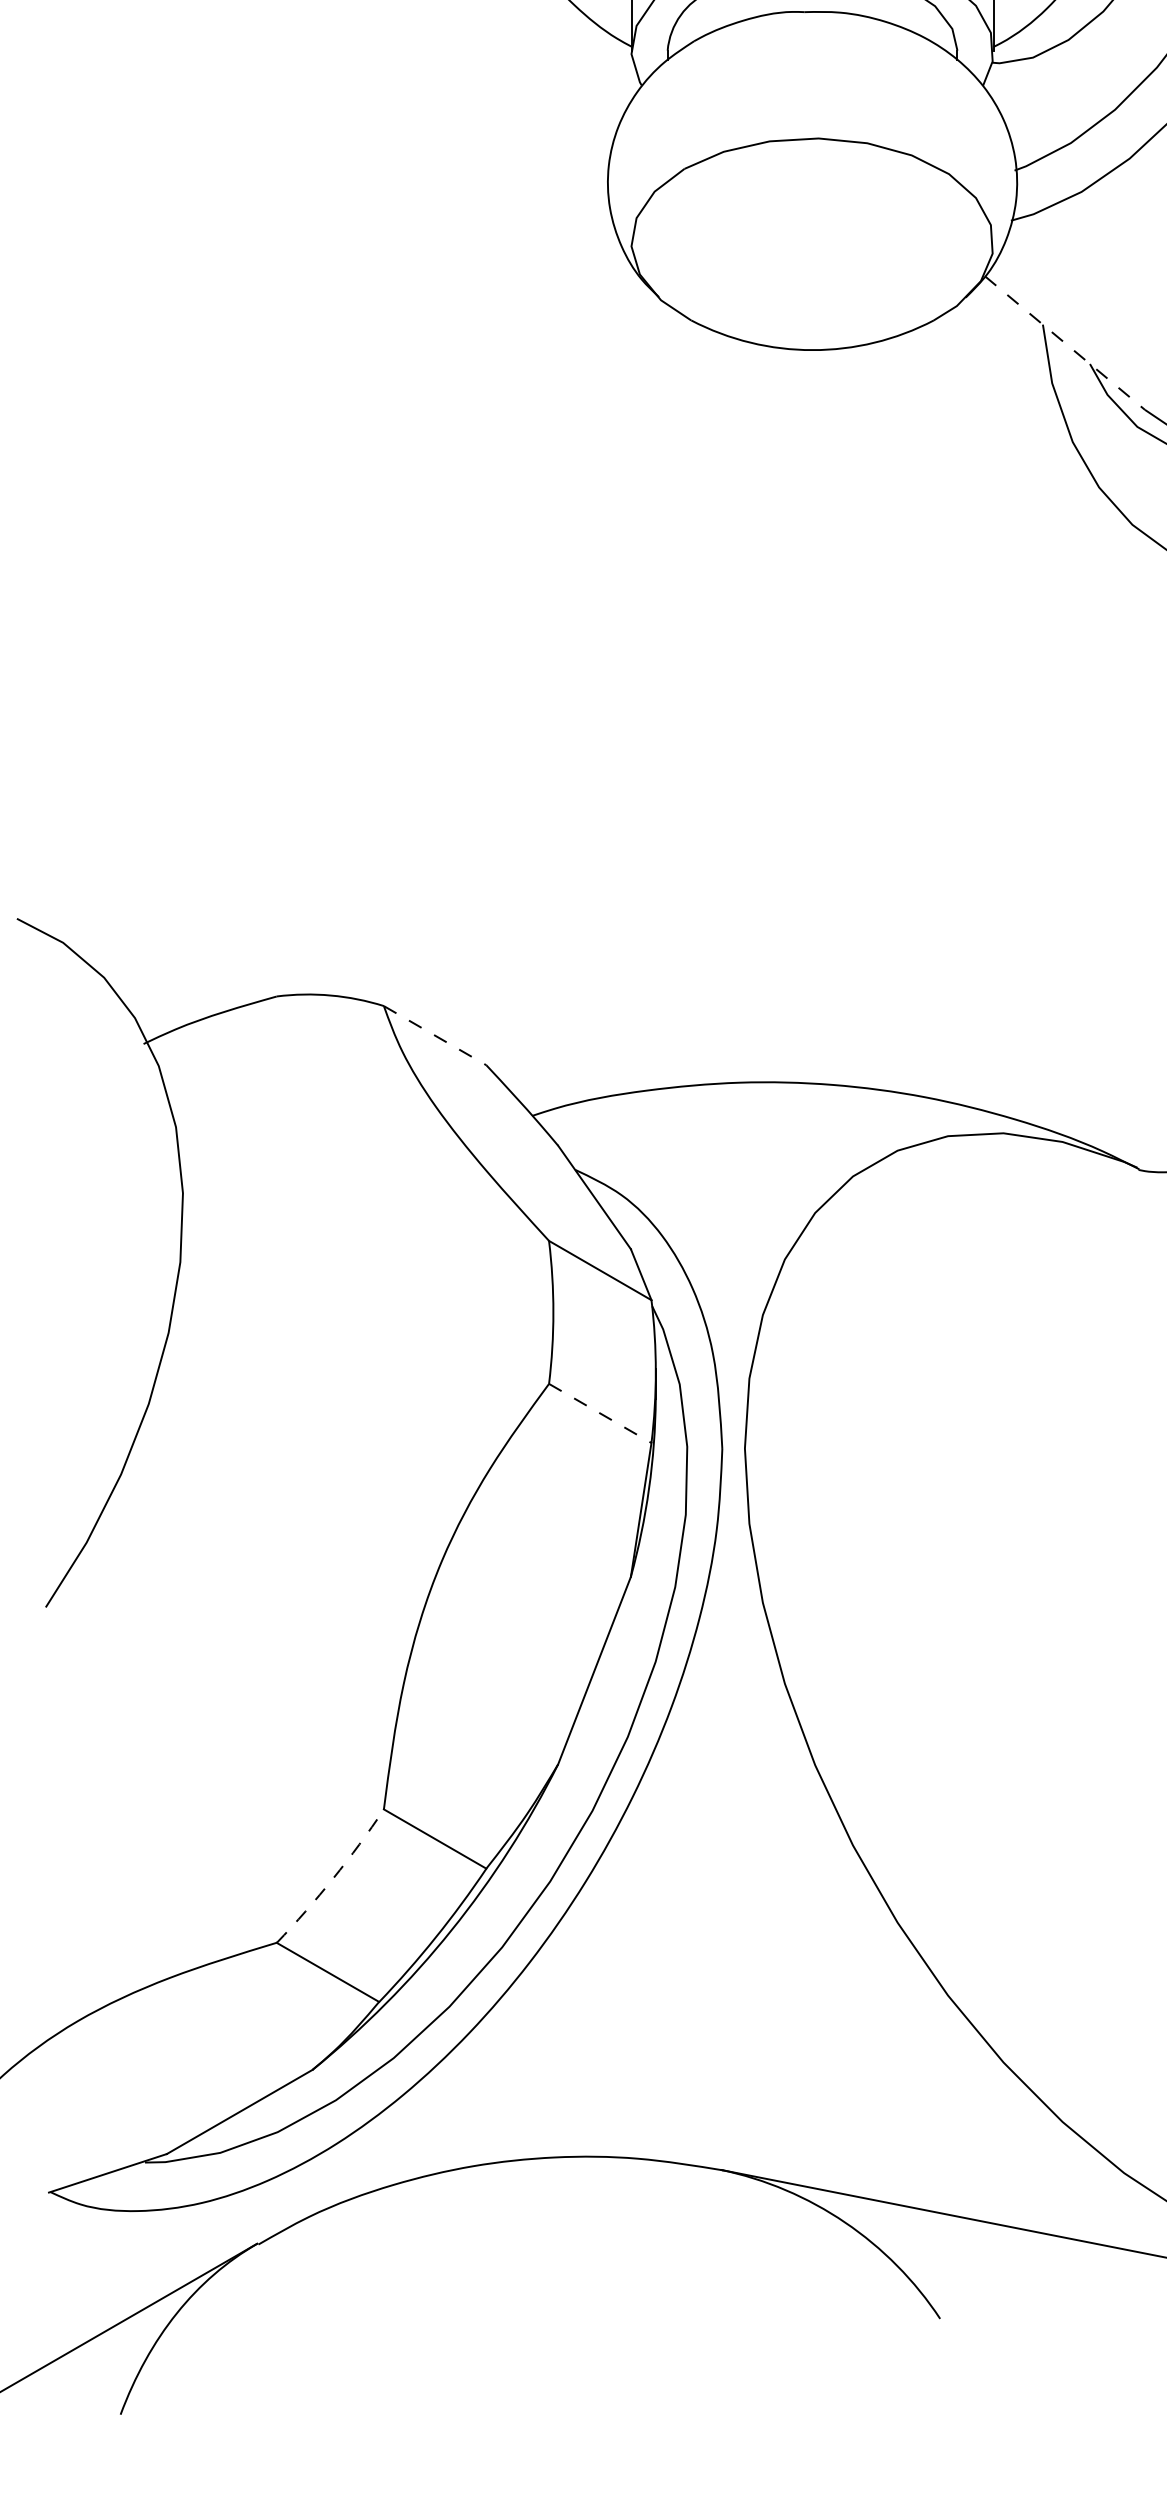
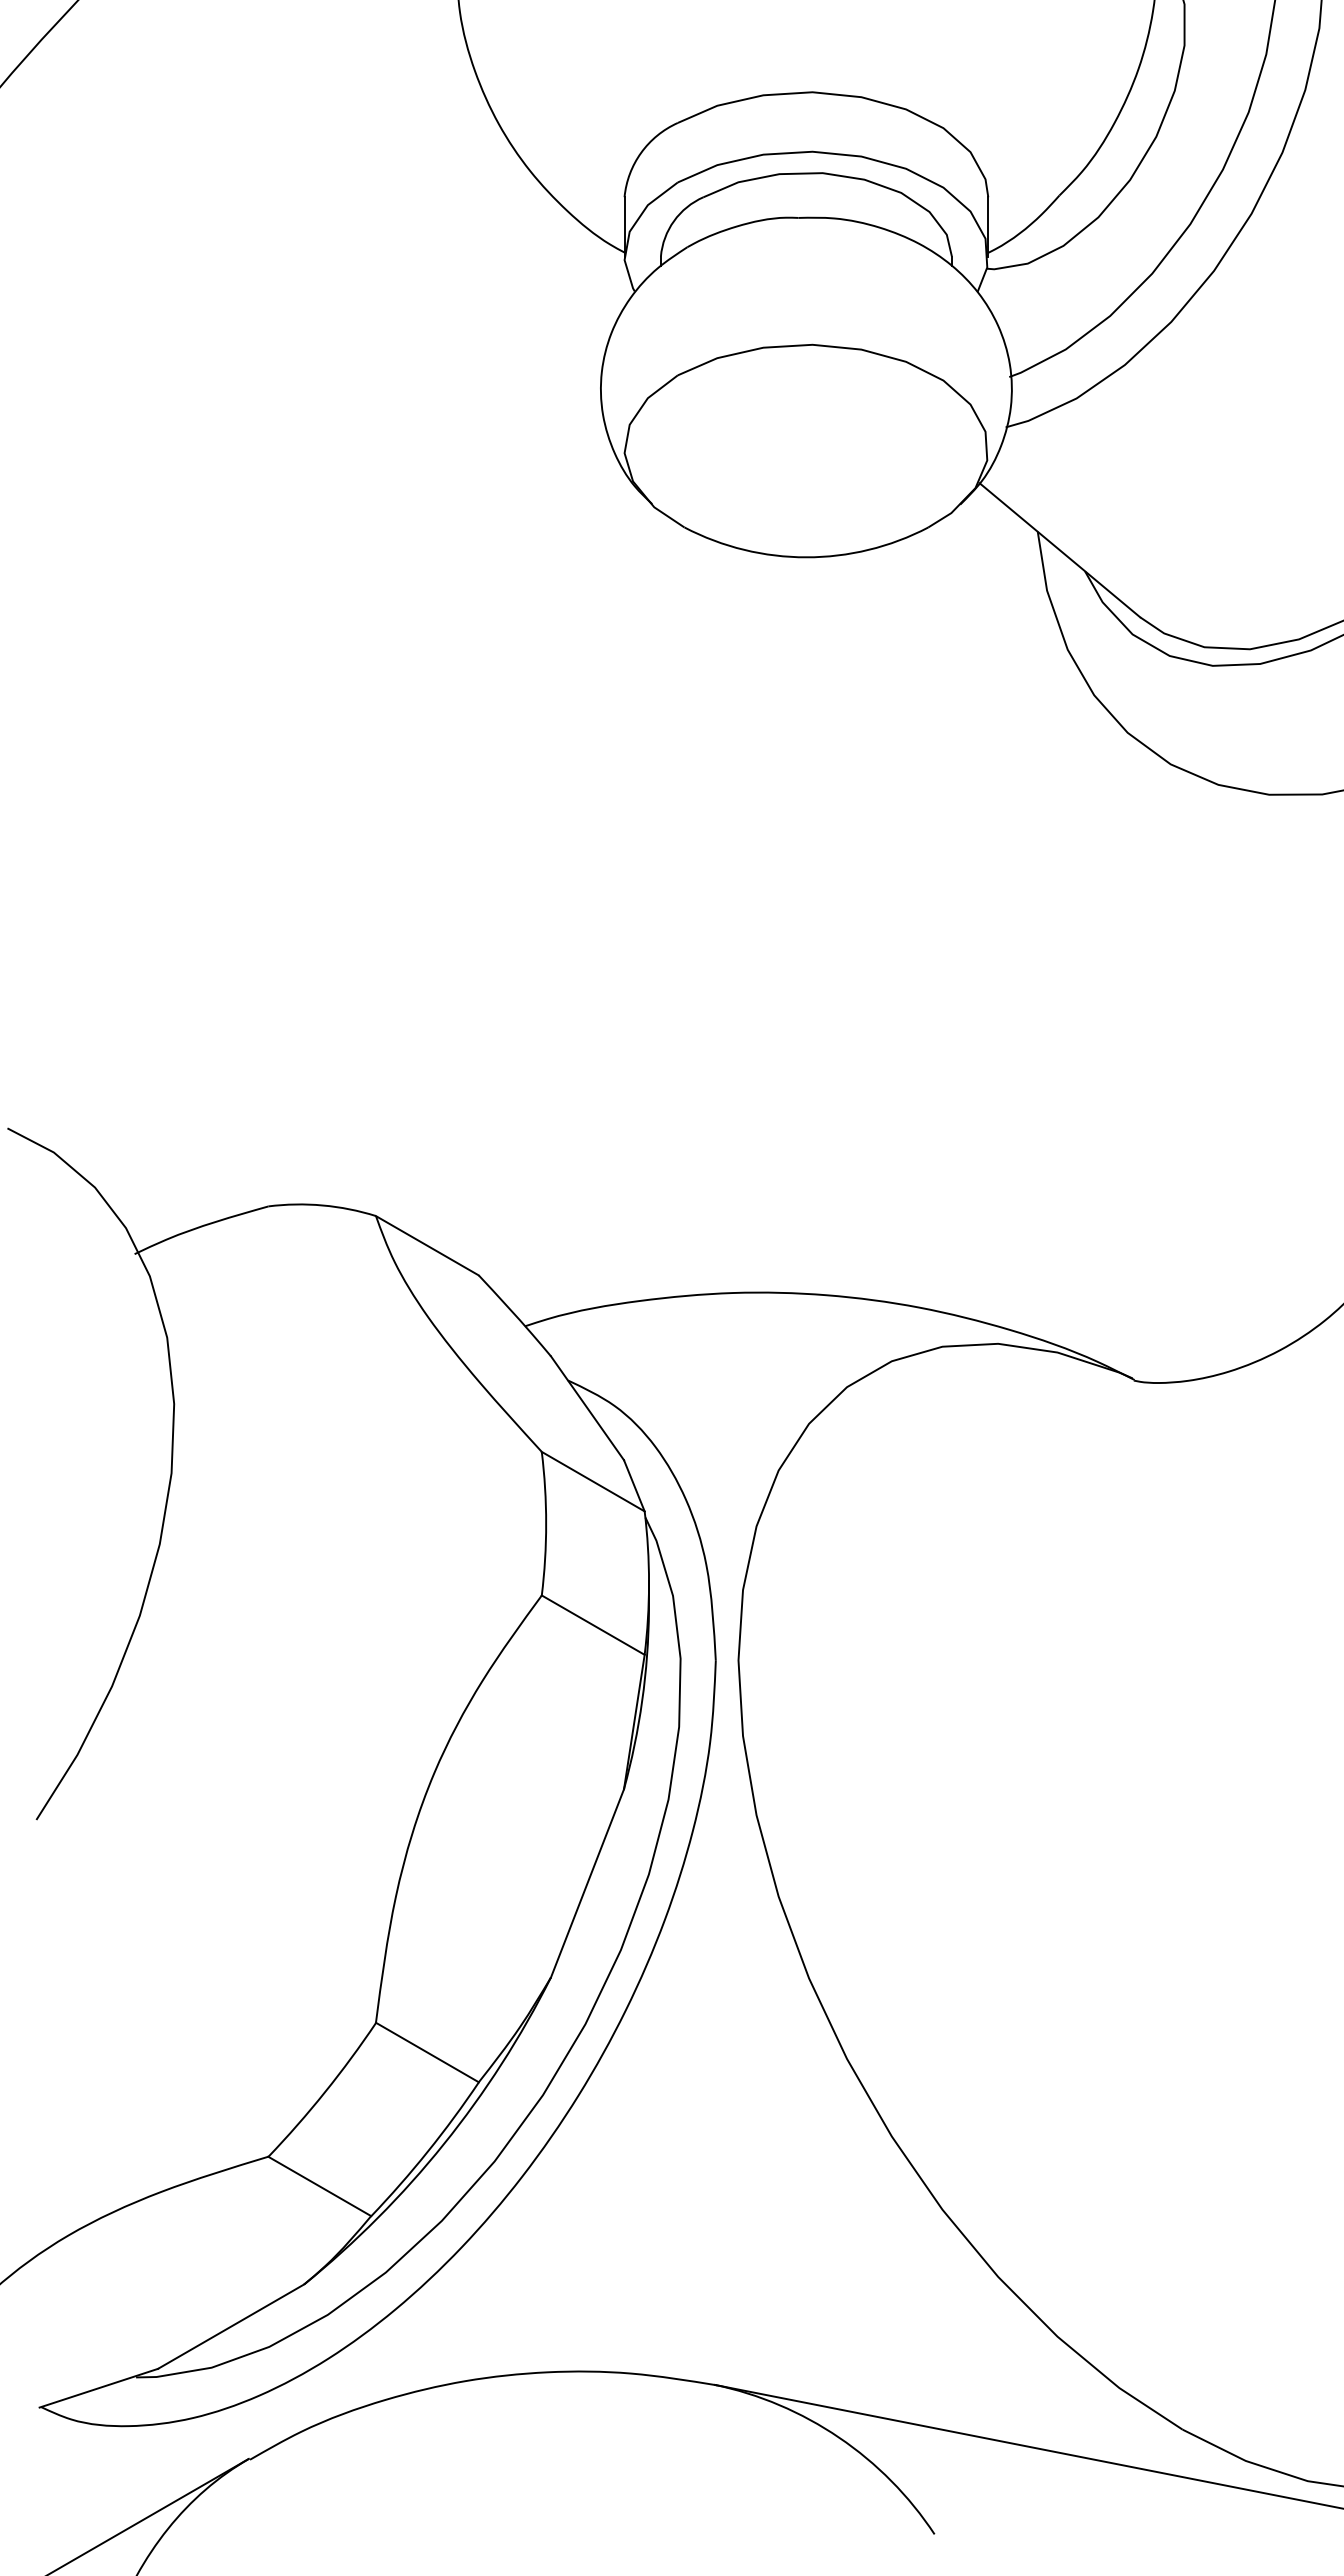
line: (1064, 343) -> (1059, 550), dashed -> solid
line: (435, 1036) -> (427, 1246), dashed -> solid
line: (600, 1413) -> (593, 1625), dashed -> solid
arc: (333, 1878) -> (325, 2092), dashed -> solid

